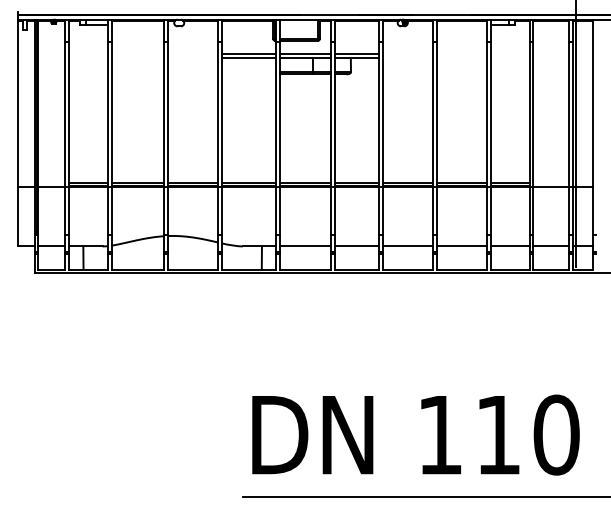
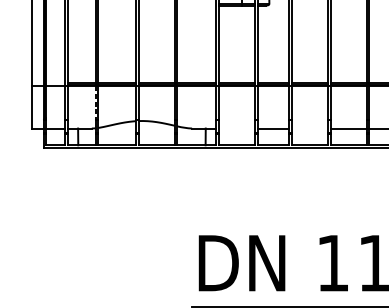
line: (107, 211) -> (95, 103), solid -> dashed
line: (305, 246) -> (236, 128), removed
line: (407, 246) -> (309, 128), removed

